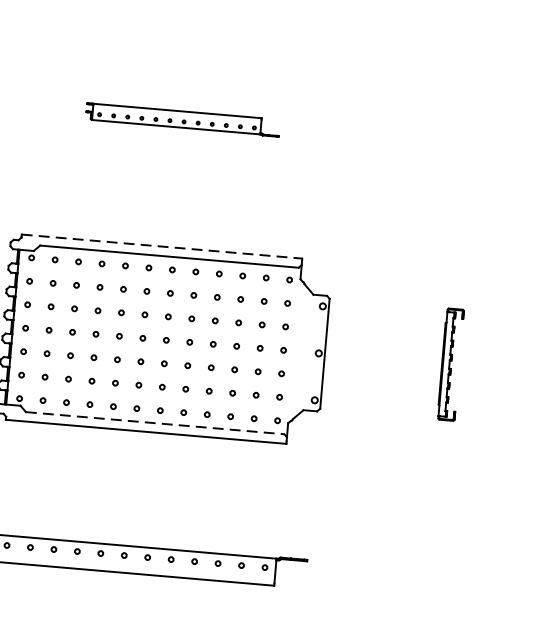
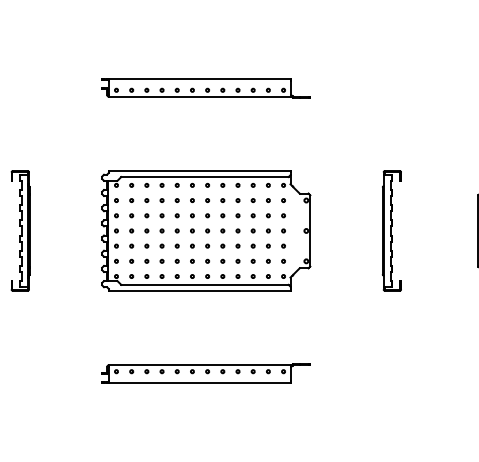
part: (181, 120) -> (205, 88), size x1.67
line: (161, 245) -> (199, 170), dashed -> solid
part: (450, 363) -> (391, 230), size x1.67
line: (155, 422) -> (205, 284), dashed -> solid

